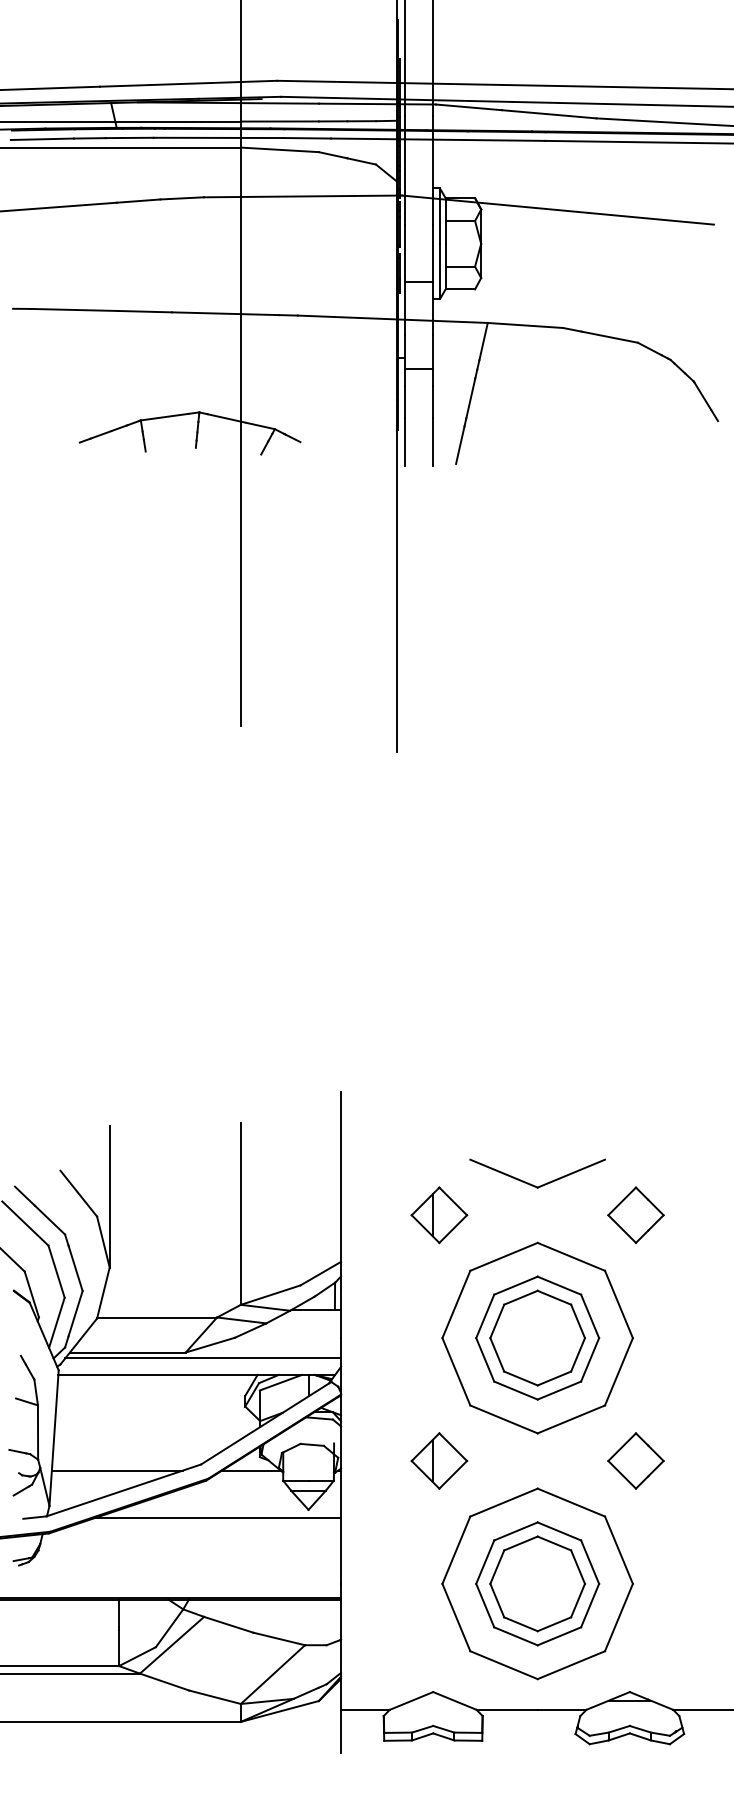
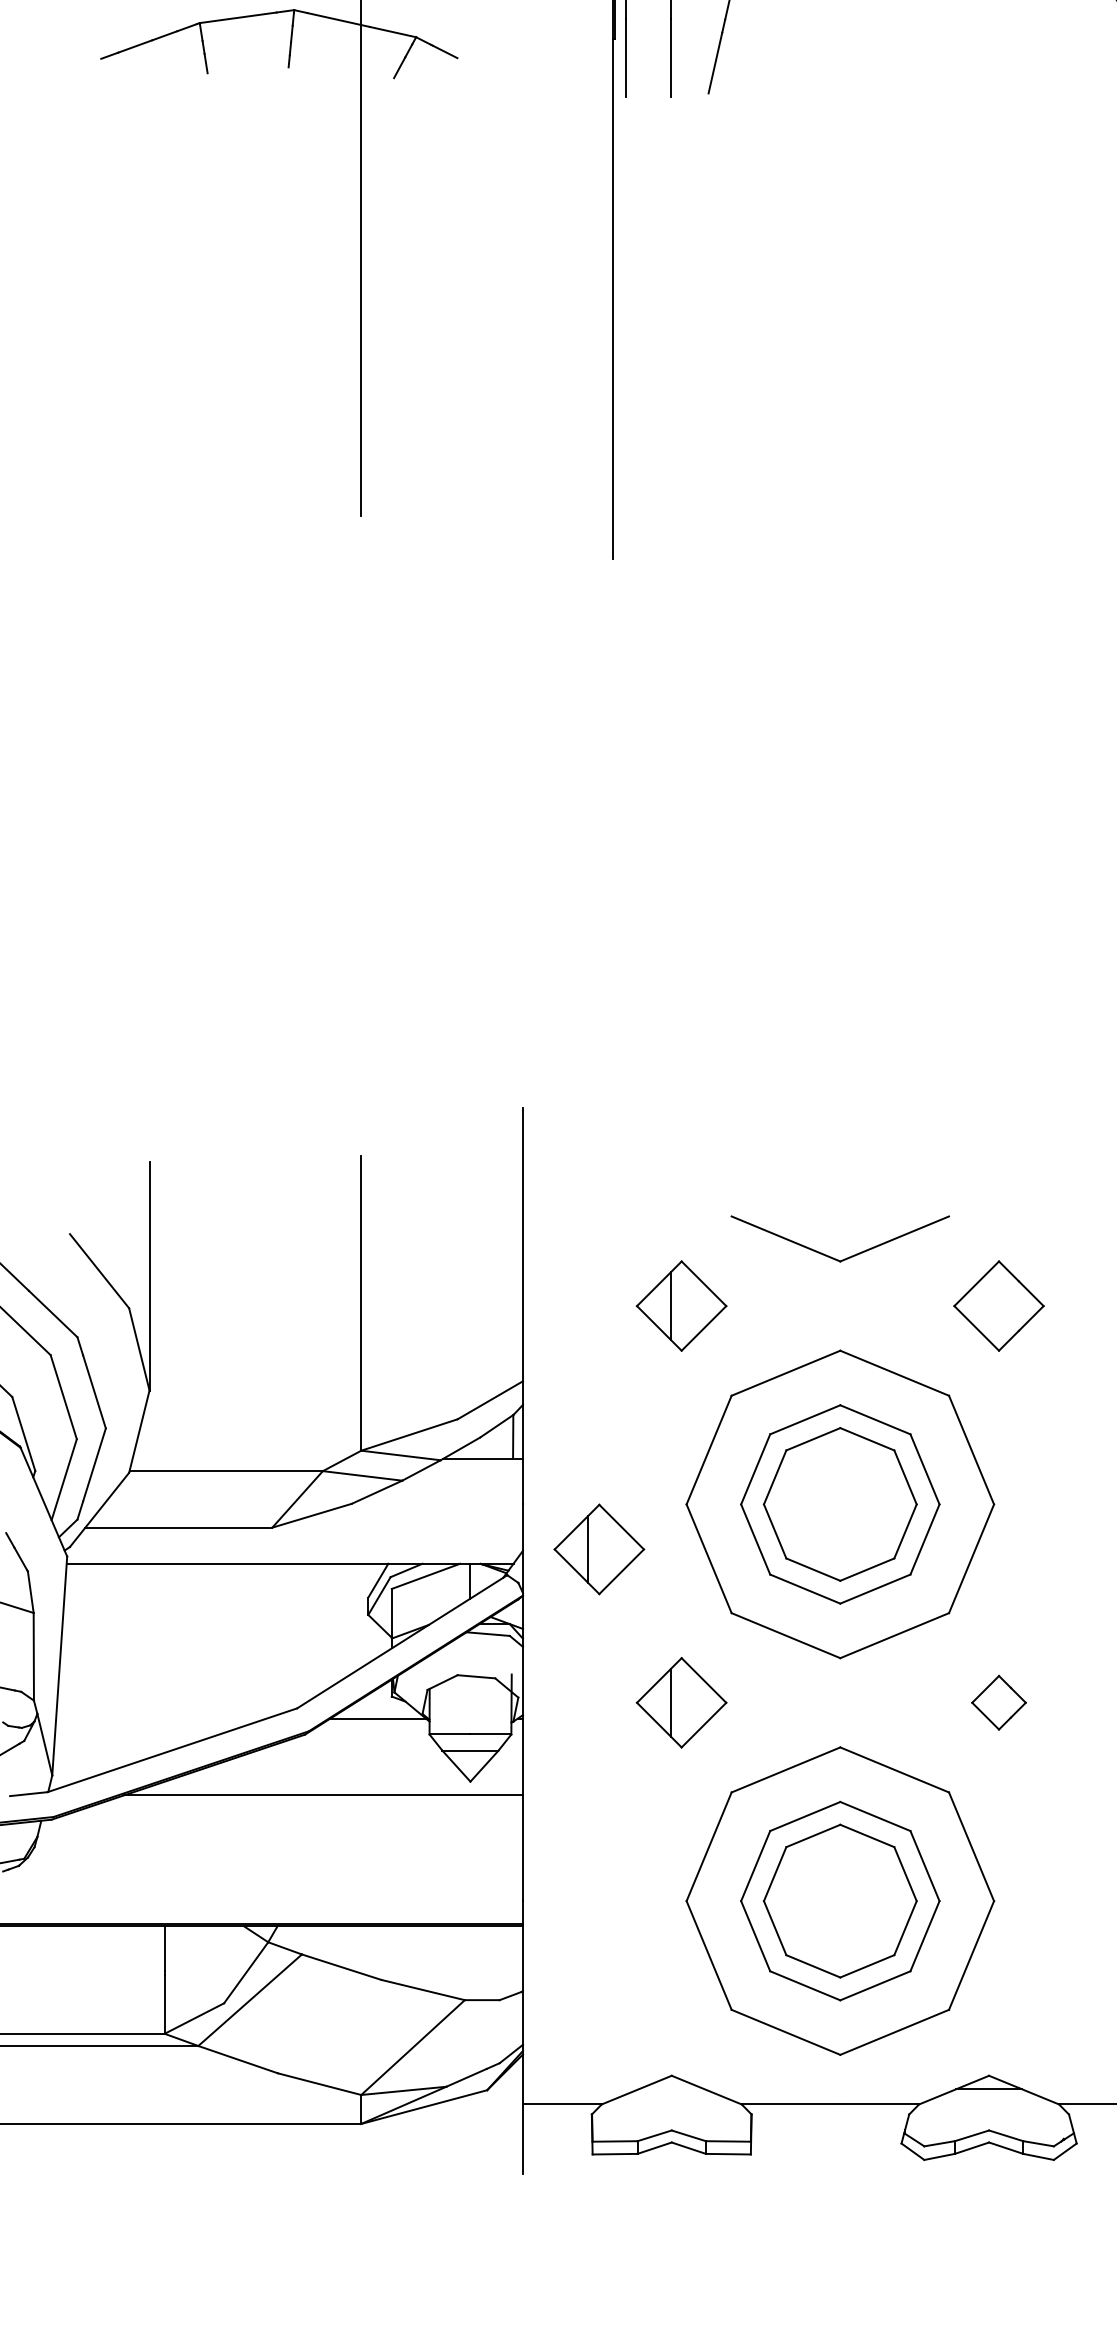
line: (203, 1358) -> (300, 1537), removed
part: (388, 1365) -> (599, 1548), added
part: (635, 1460) -> (998, 1701), size x0.6
line: (116, 1470) -> (160, 1718), removed

